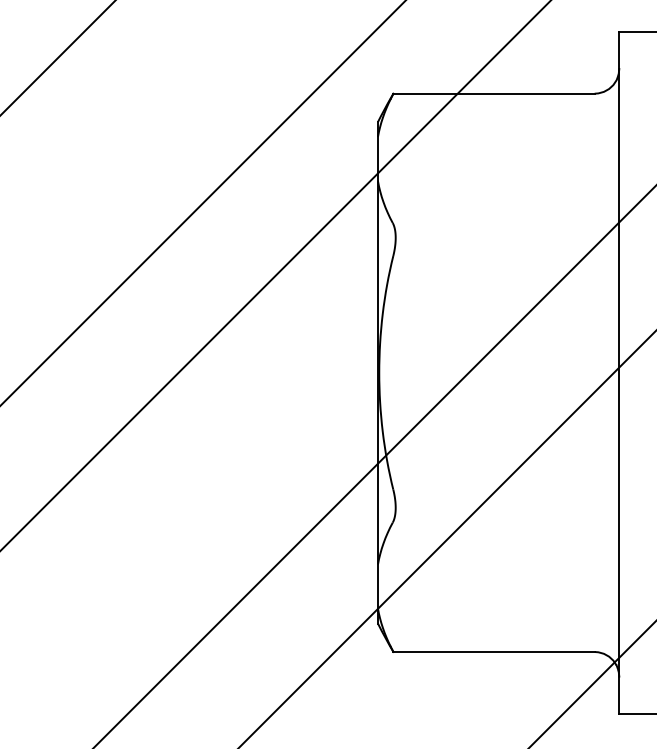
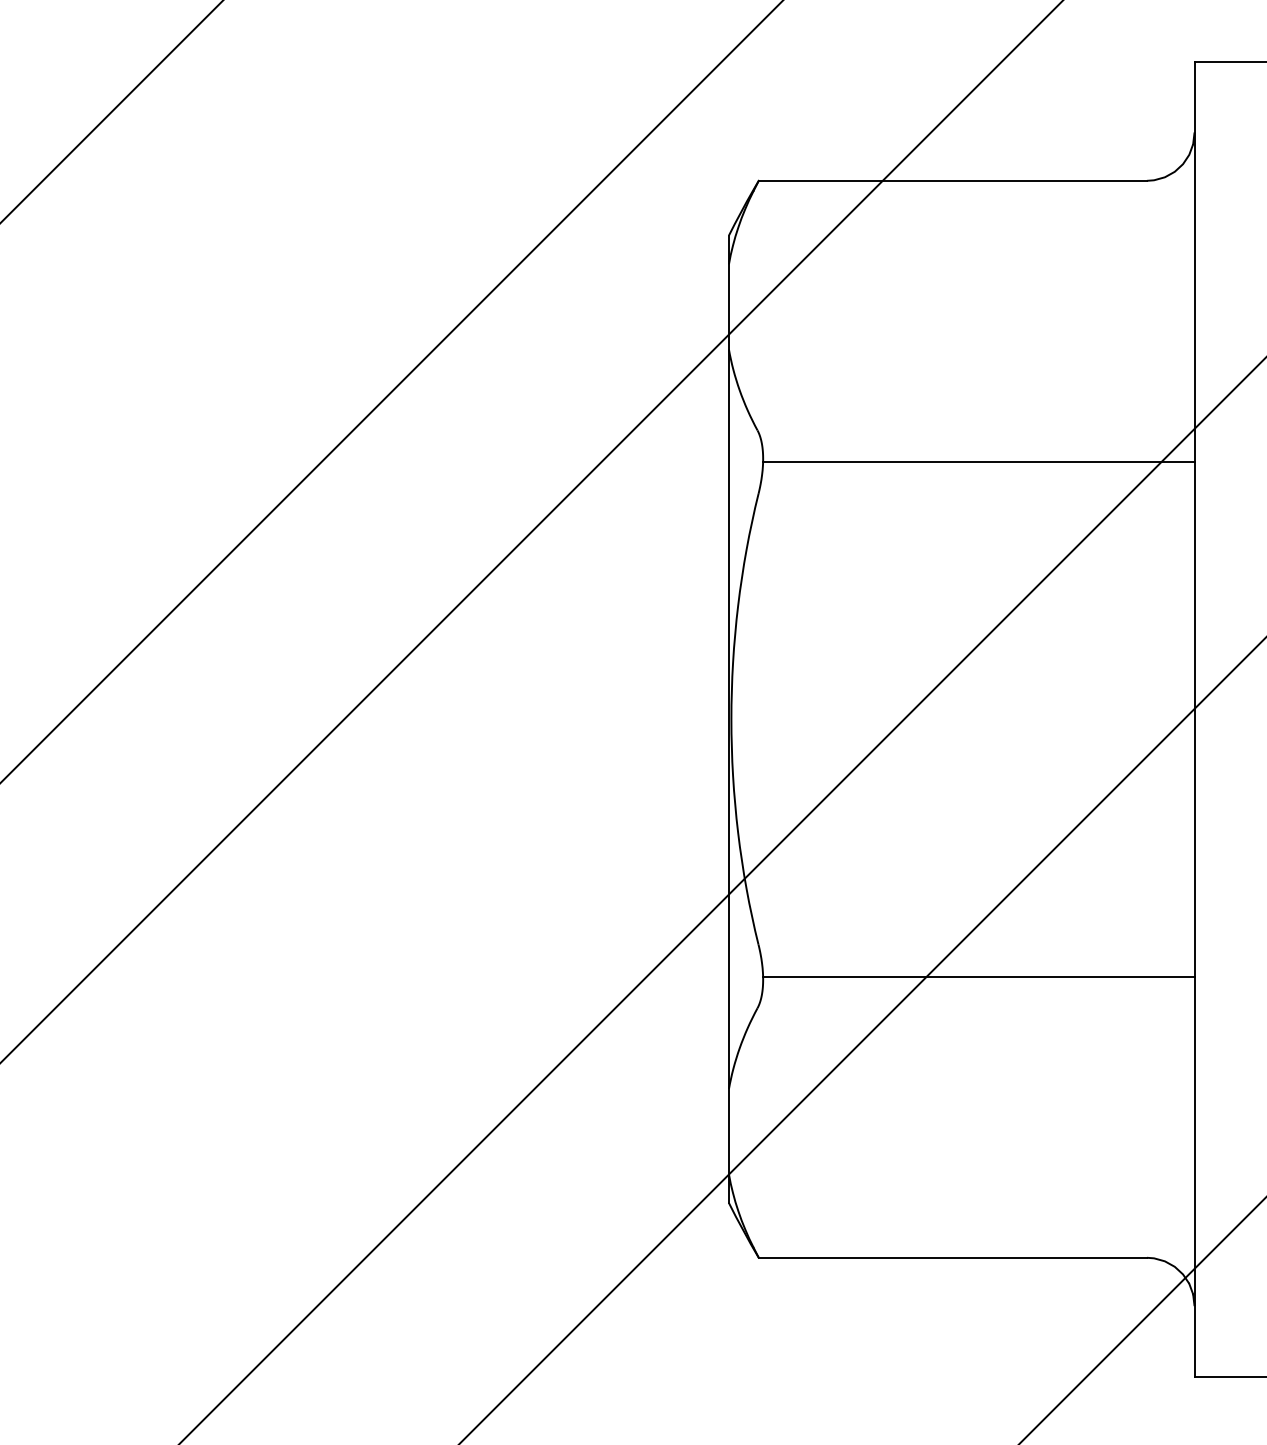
line: (507, 239) -> (978, 462), added
line: (507, 506) -> (978, 977), added

